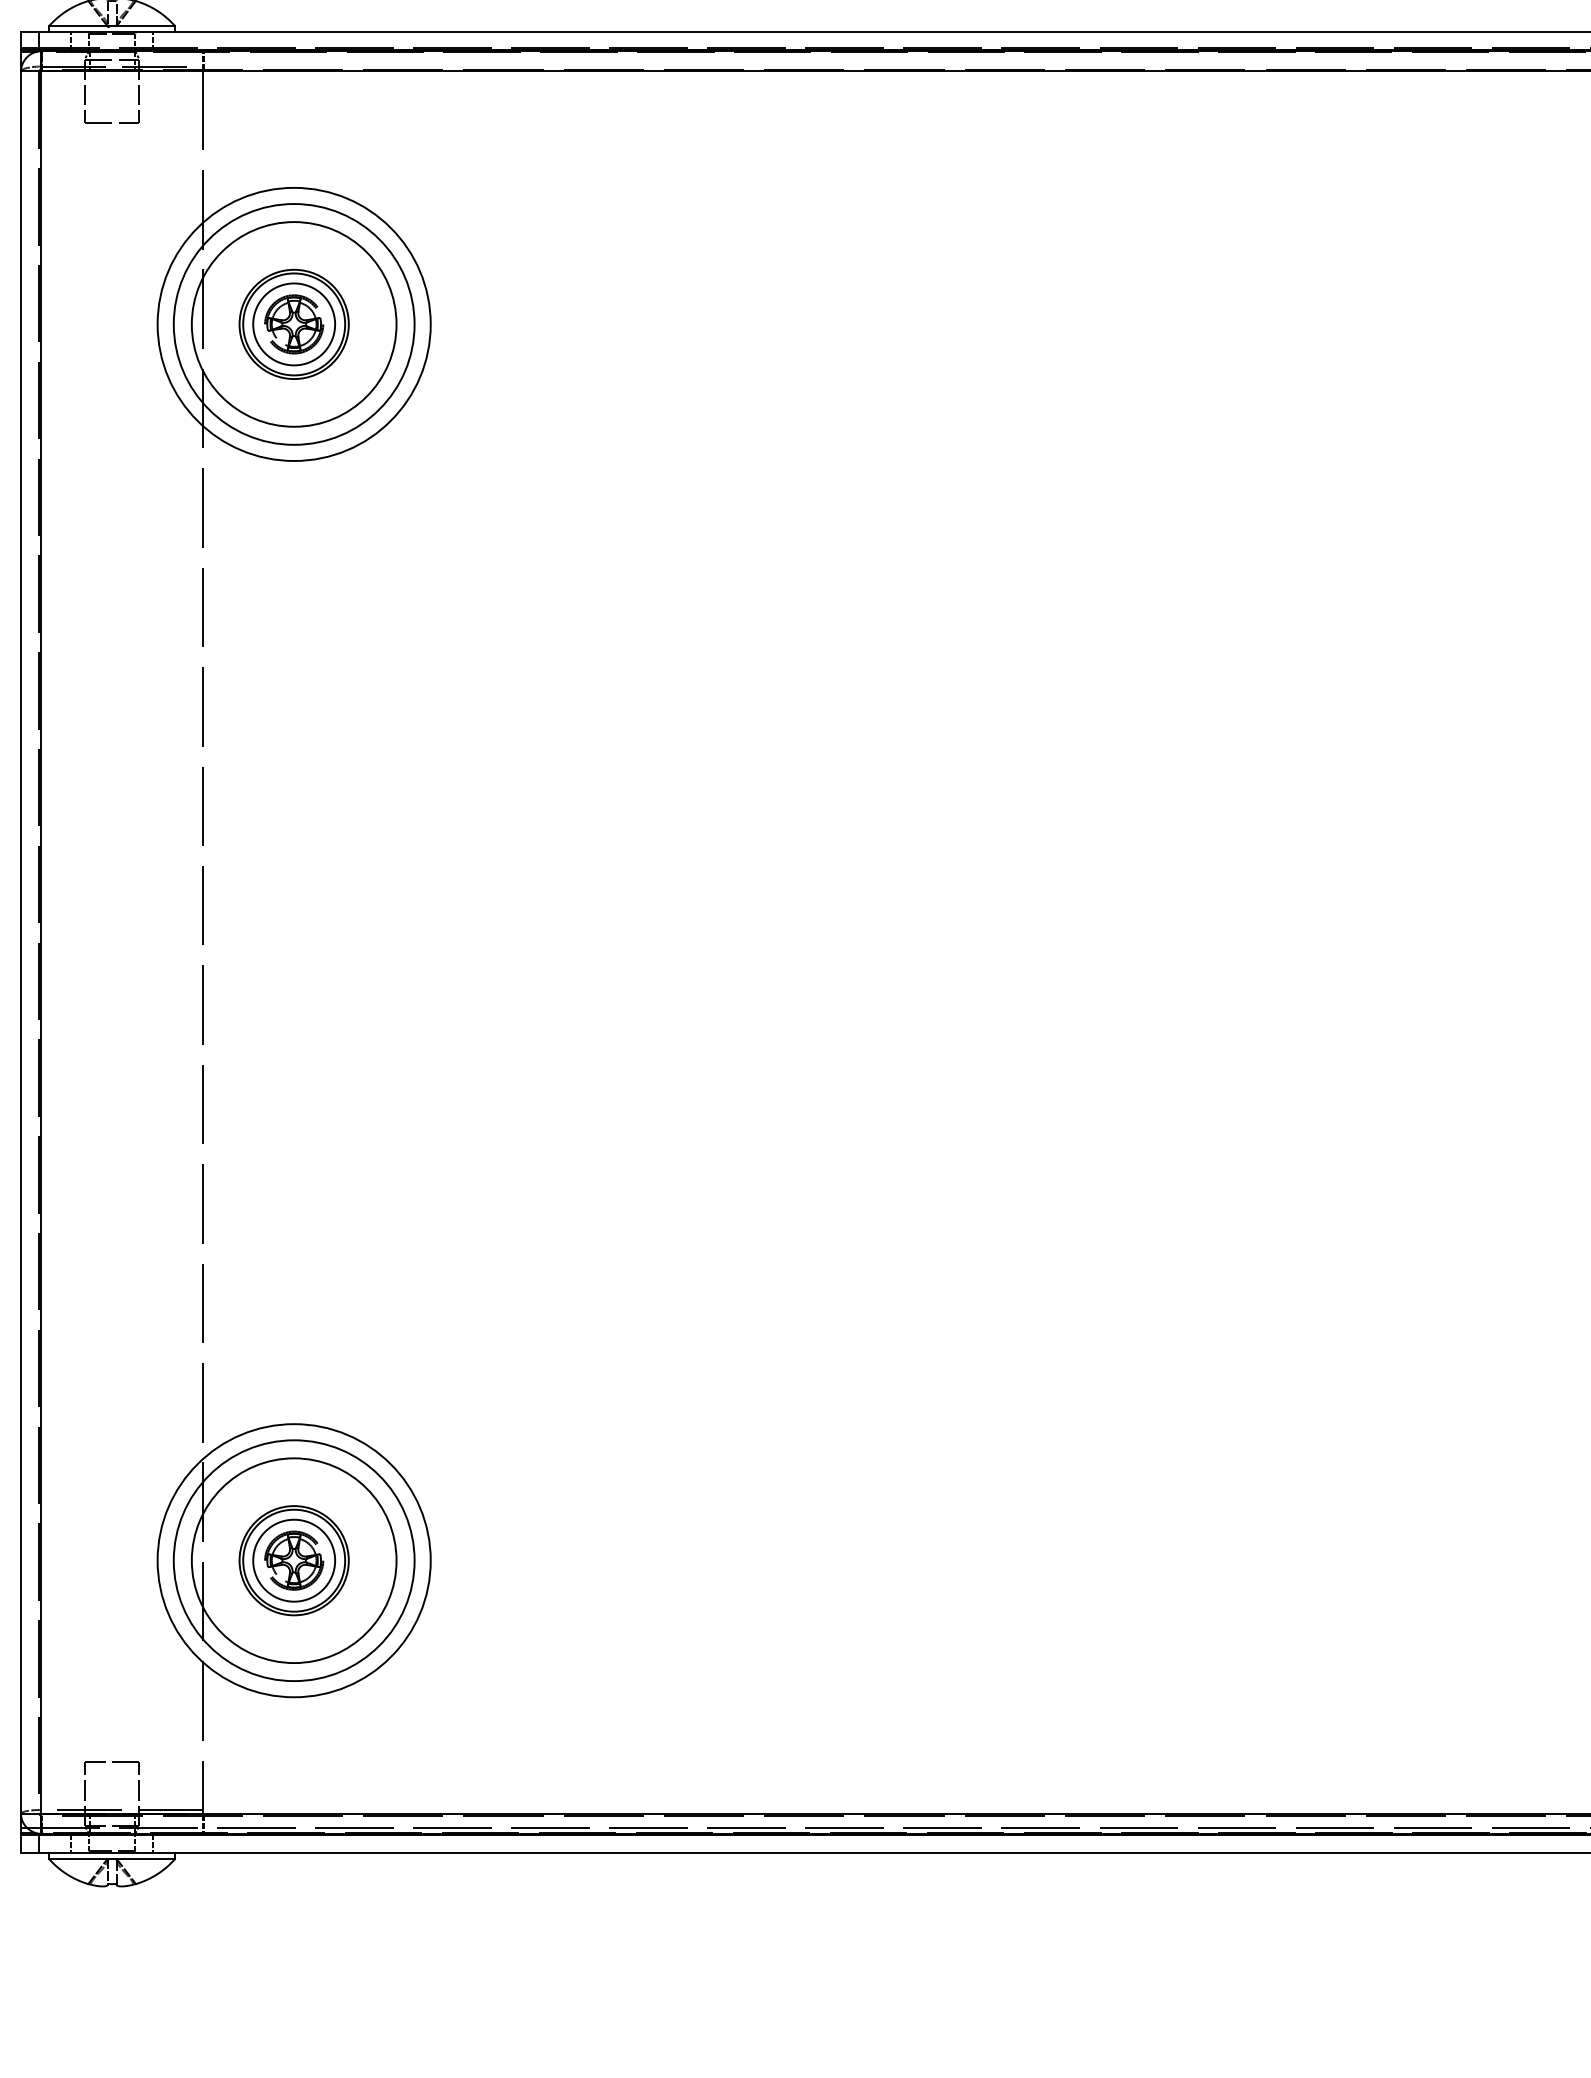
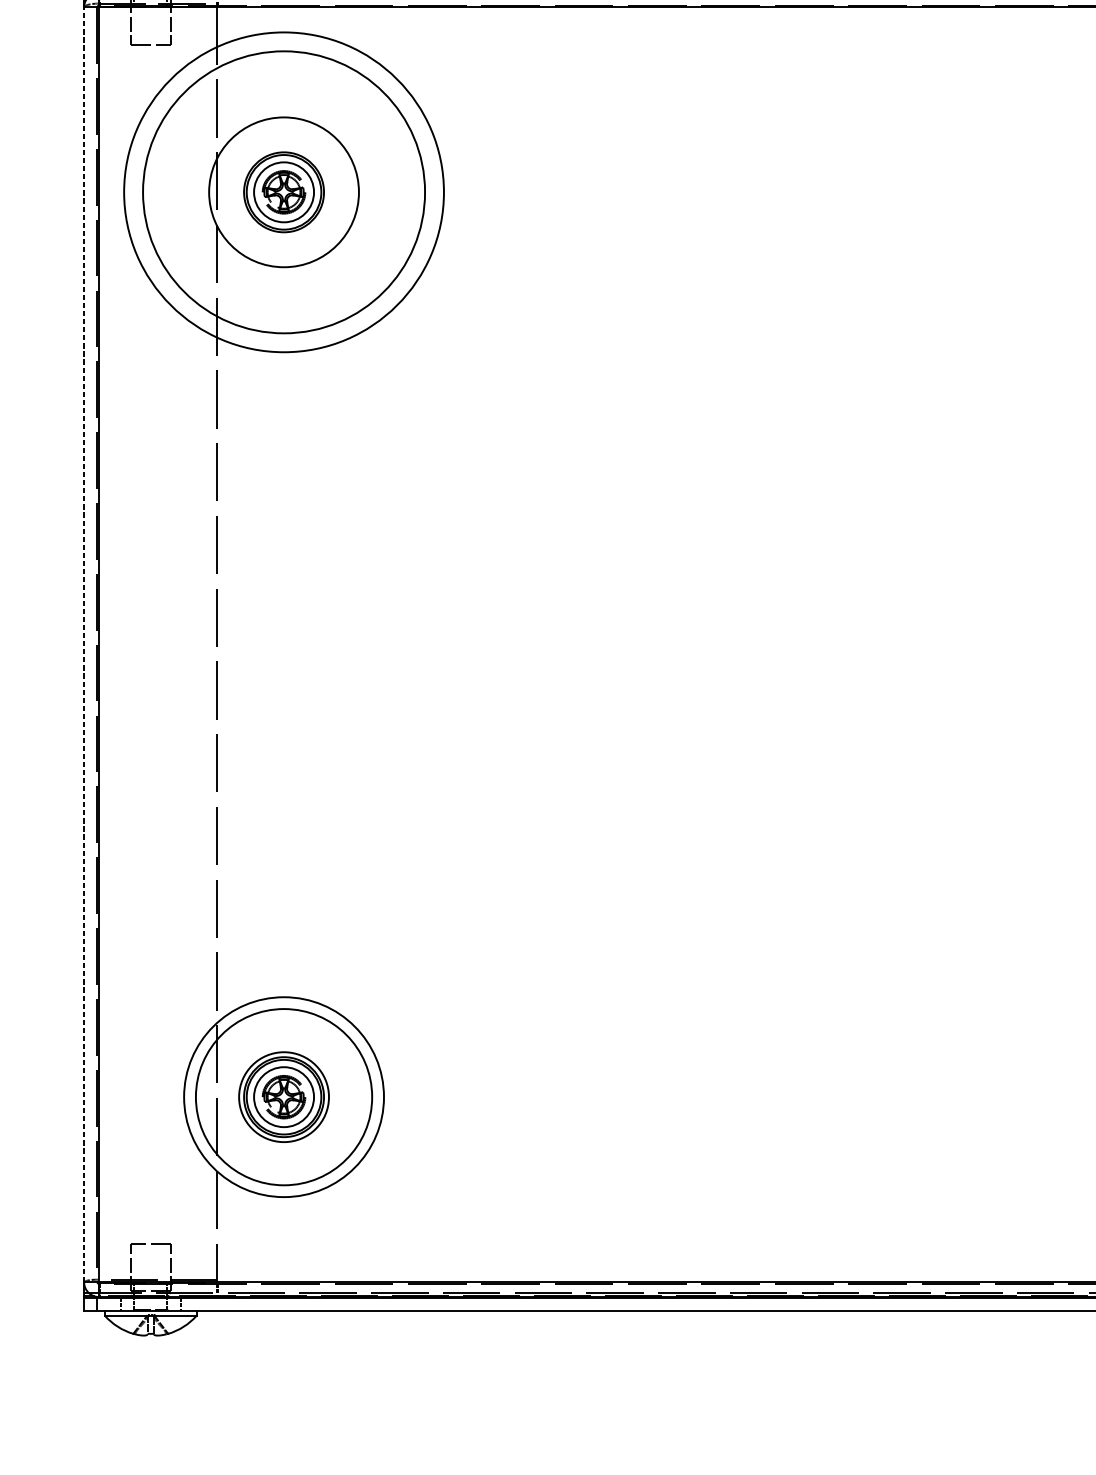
circle: (293, 323) -> (283, 191), size x1.6
circle: (293, 324) -> (283, 192), size x1.6
line: (21, 942) -> (84, 644), solid -> dashed
circle: (293, 1560) -> (283, 1097), size x0.6

